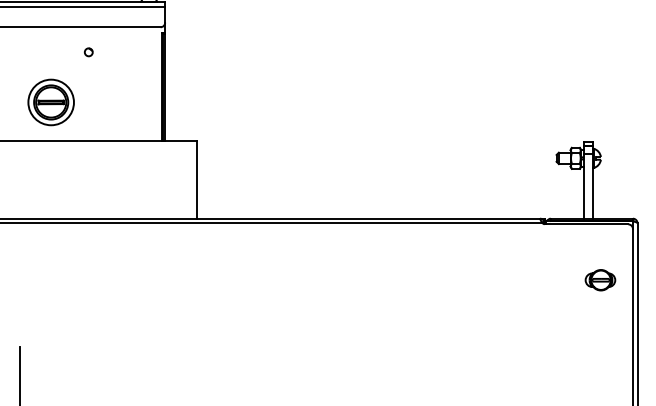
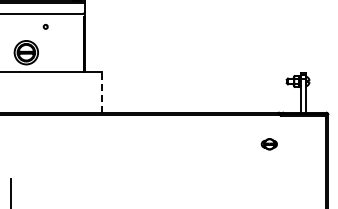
line: (196, 177) -> (101, 91), solid -> dashed
part: (598, 280) -> (268, 144), moved

